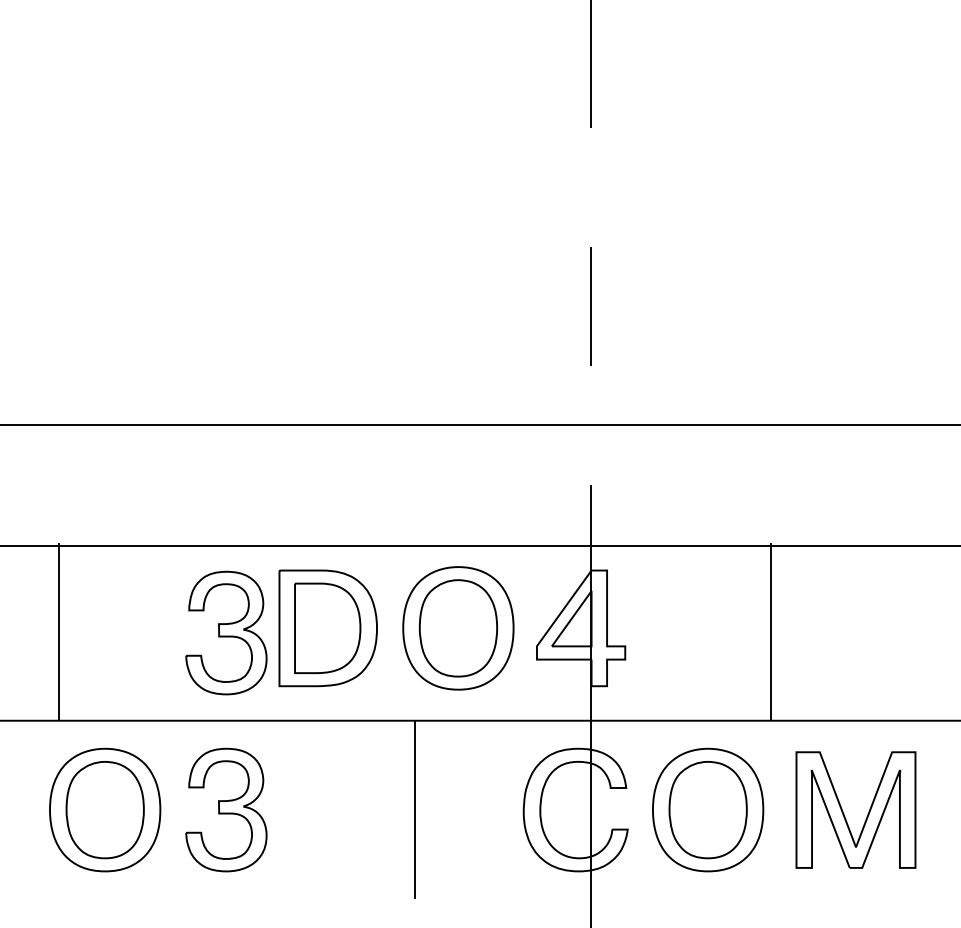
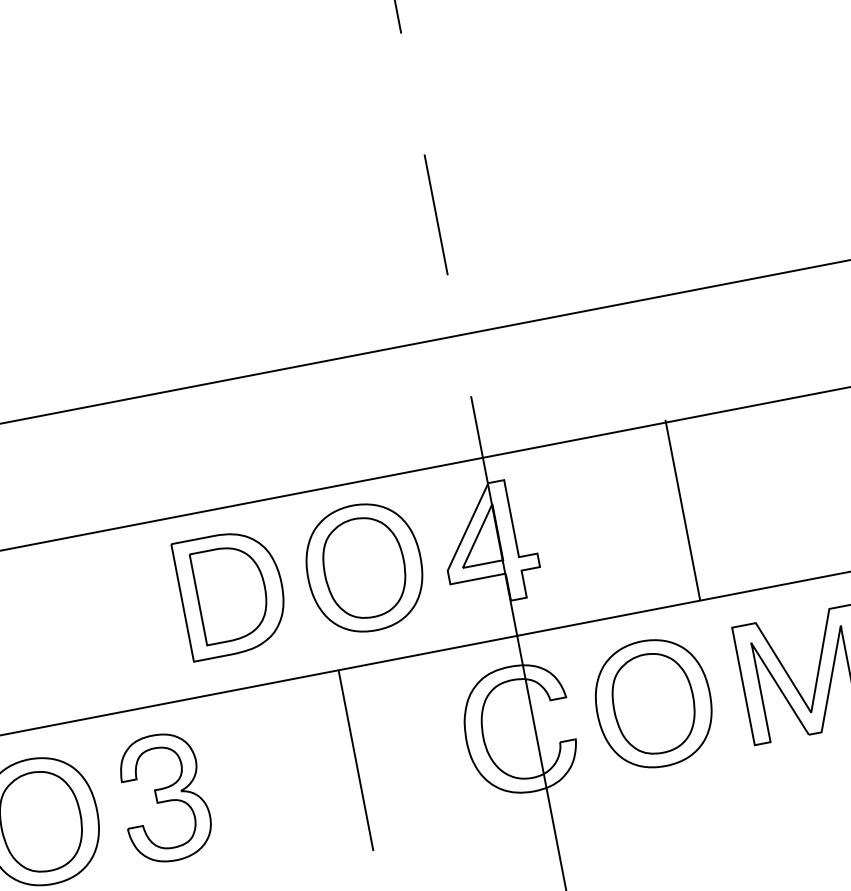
part: (226, 632) -> (129, 617), removed

